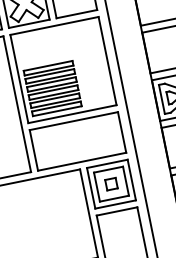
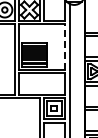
line: (107, 62) -> (64, 47), solid -> dashed

